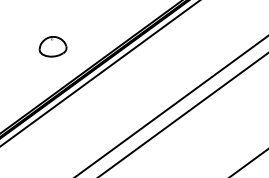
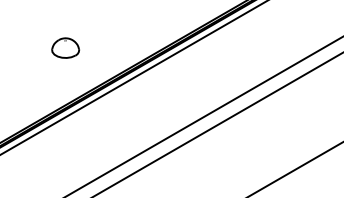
part: (52, 46) -> (65, 47), moved

